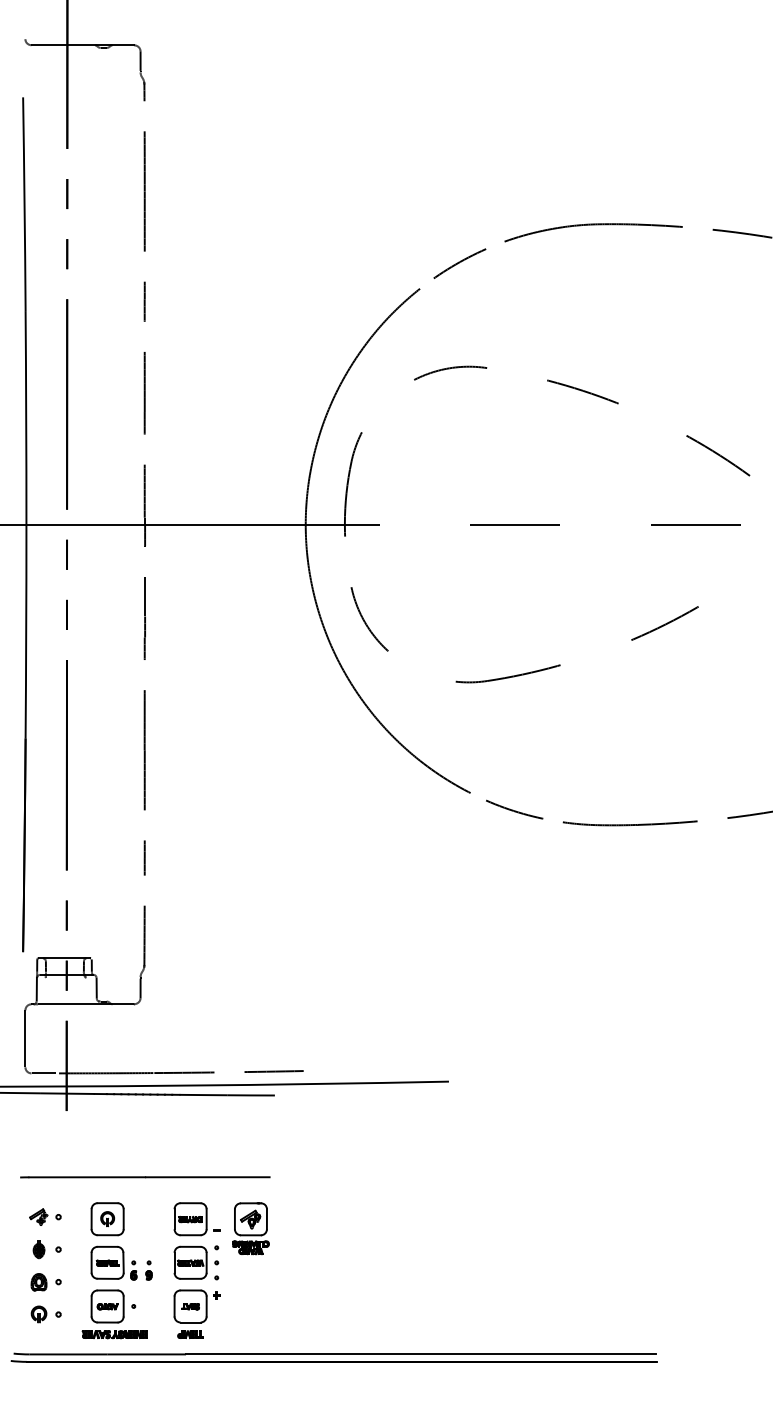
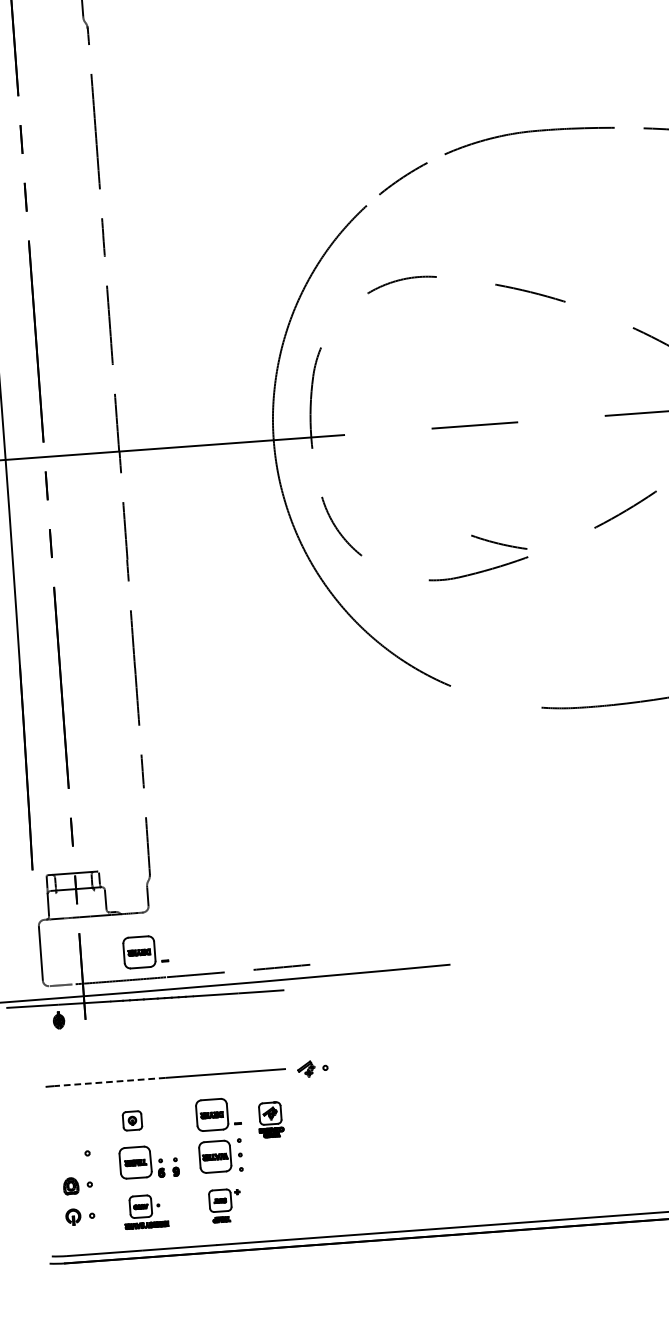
curve: (513, 809) -> (498, 542), moved
part: (133, 1045) -> (145, 952), added
line: (87, 1177) -> (110, 1082), solid -> dashed
part: (45, 1216) -> (312, 1068), moved
part: (107, 1219) -> (132, 1121), size x0.6
part: (250, 1228) -> (270, 1119), size x0.7
part: (38, 1249) -> (58, 1020), moved
part: (196, 1313) -> (224, 1205), size x0.7
part: (114, 1314) -> (145, 1211), size x0.7

